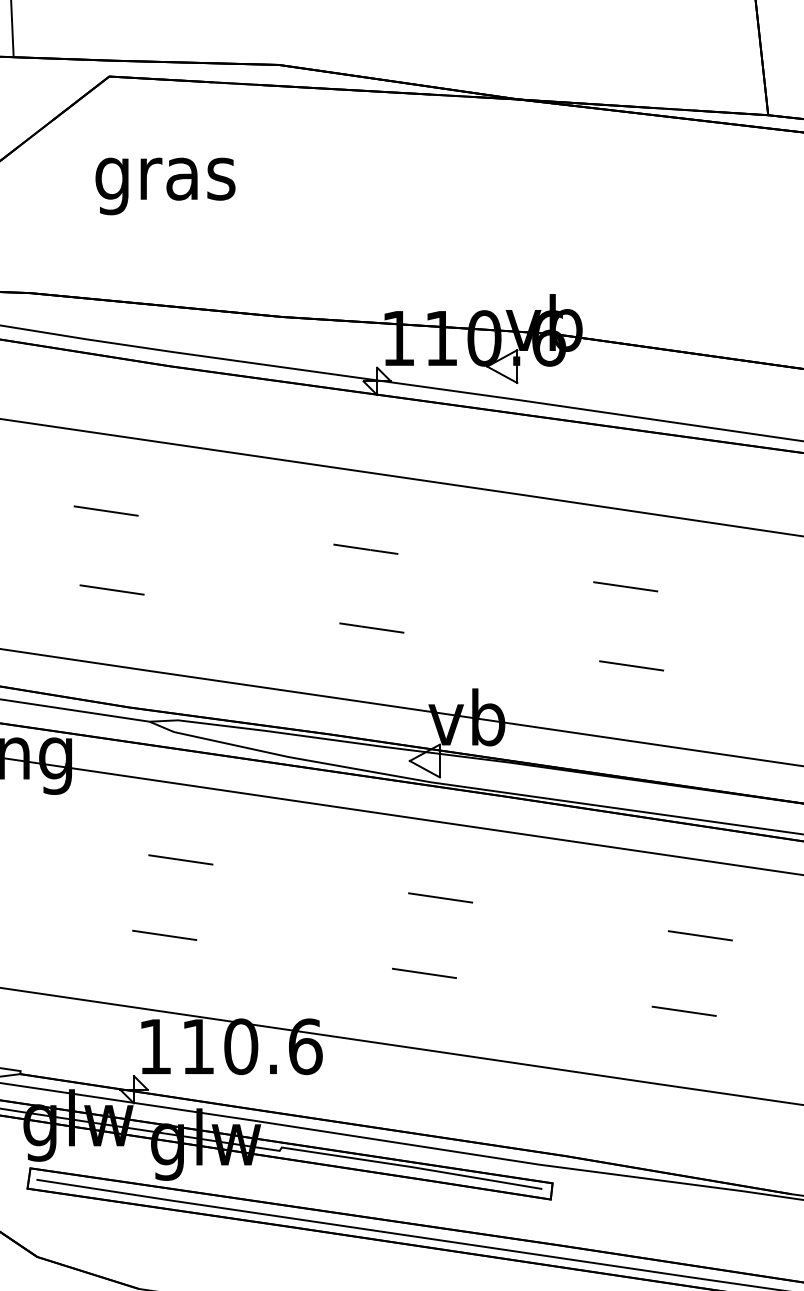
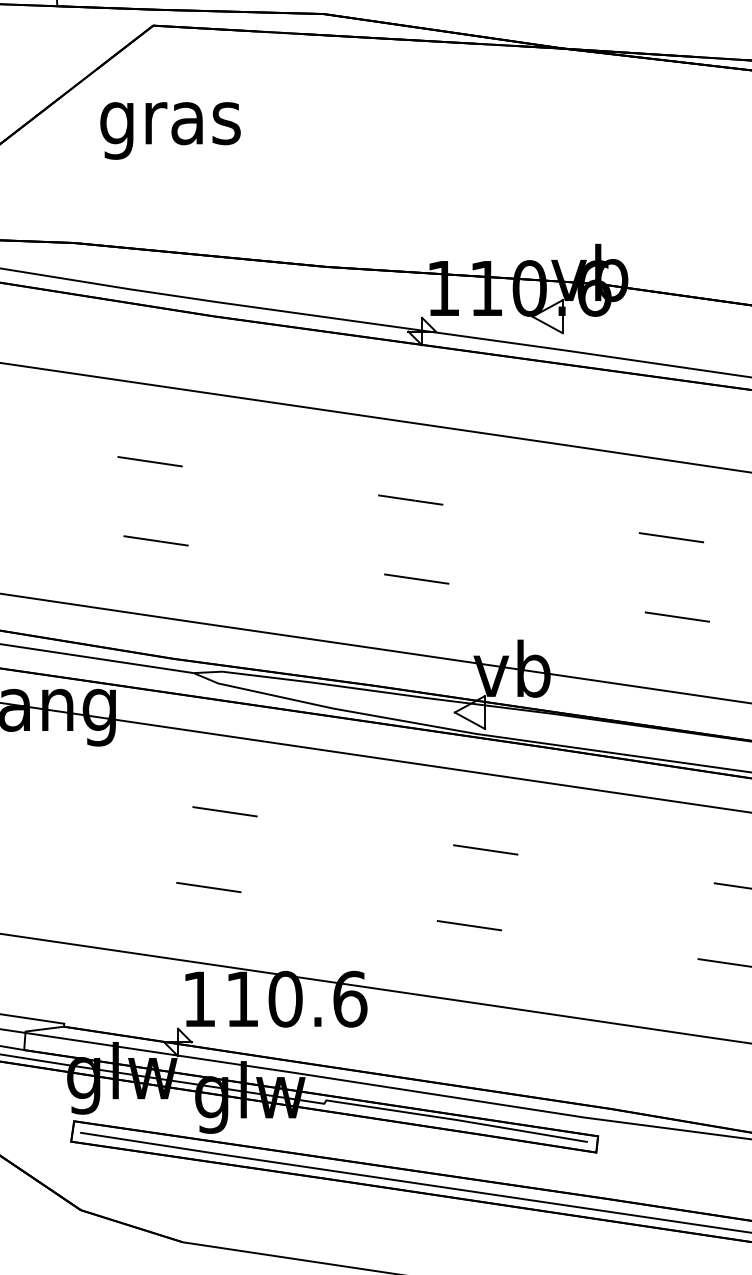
text: (165, 186) -> (170, 130), moved

